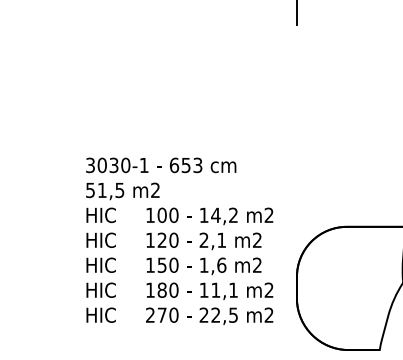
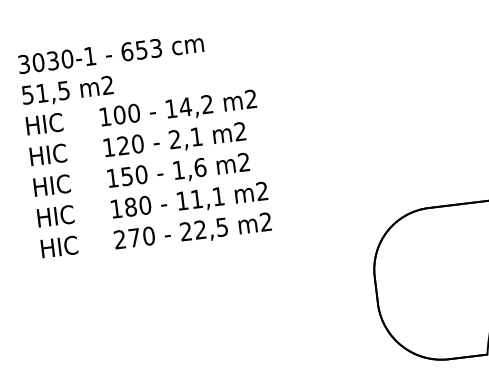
text: (179, 240) -> (144, 143), moved

